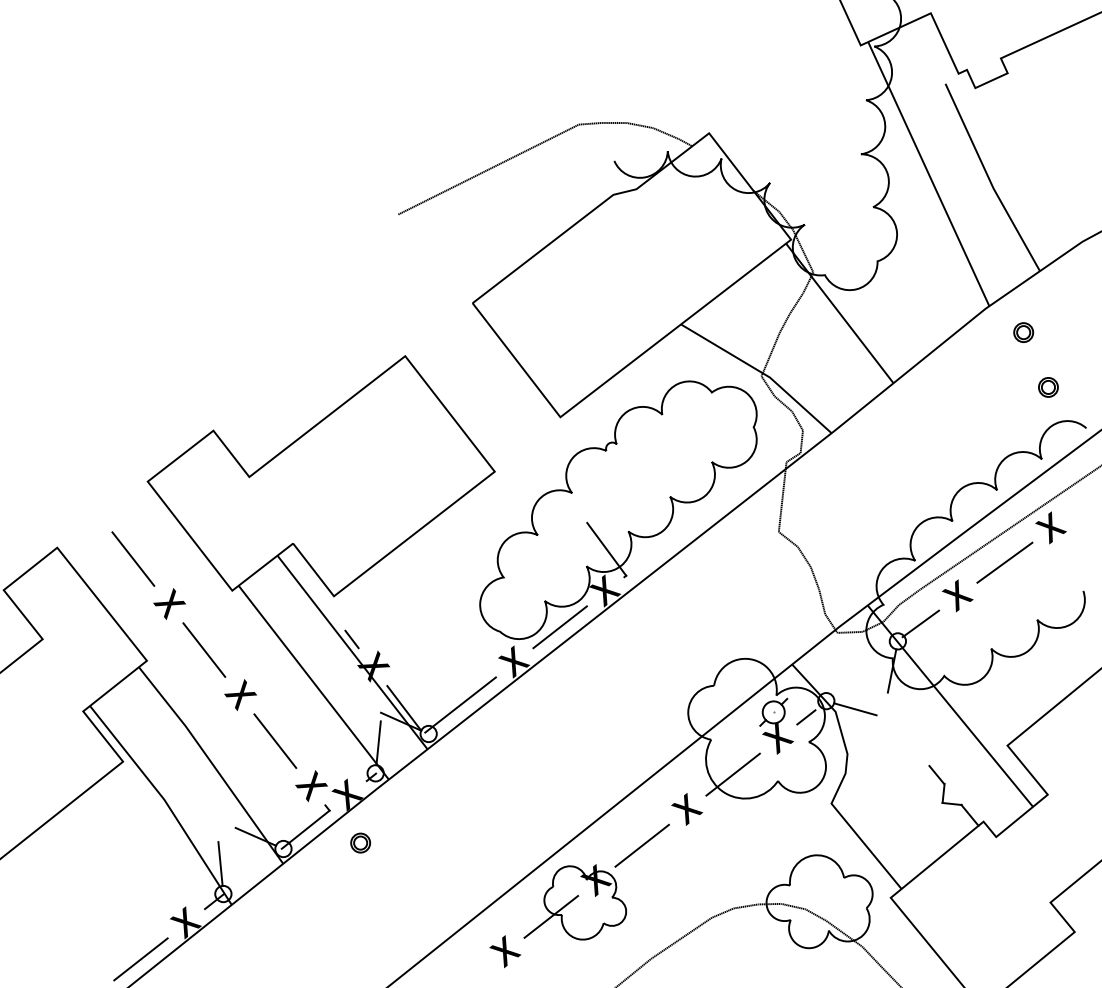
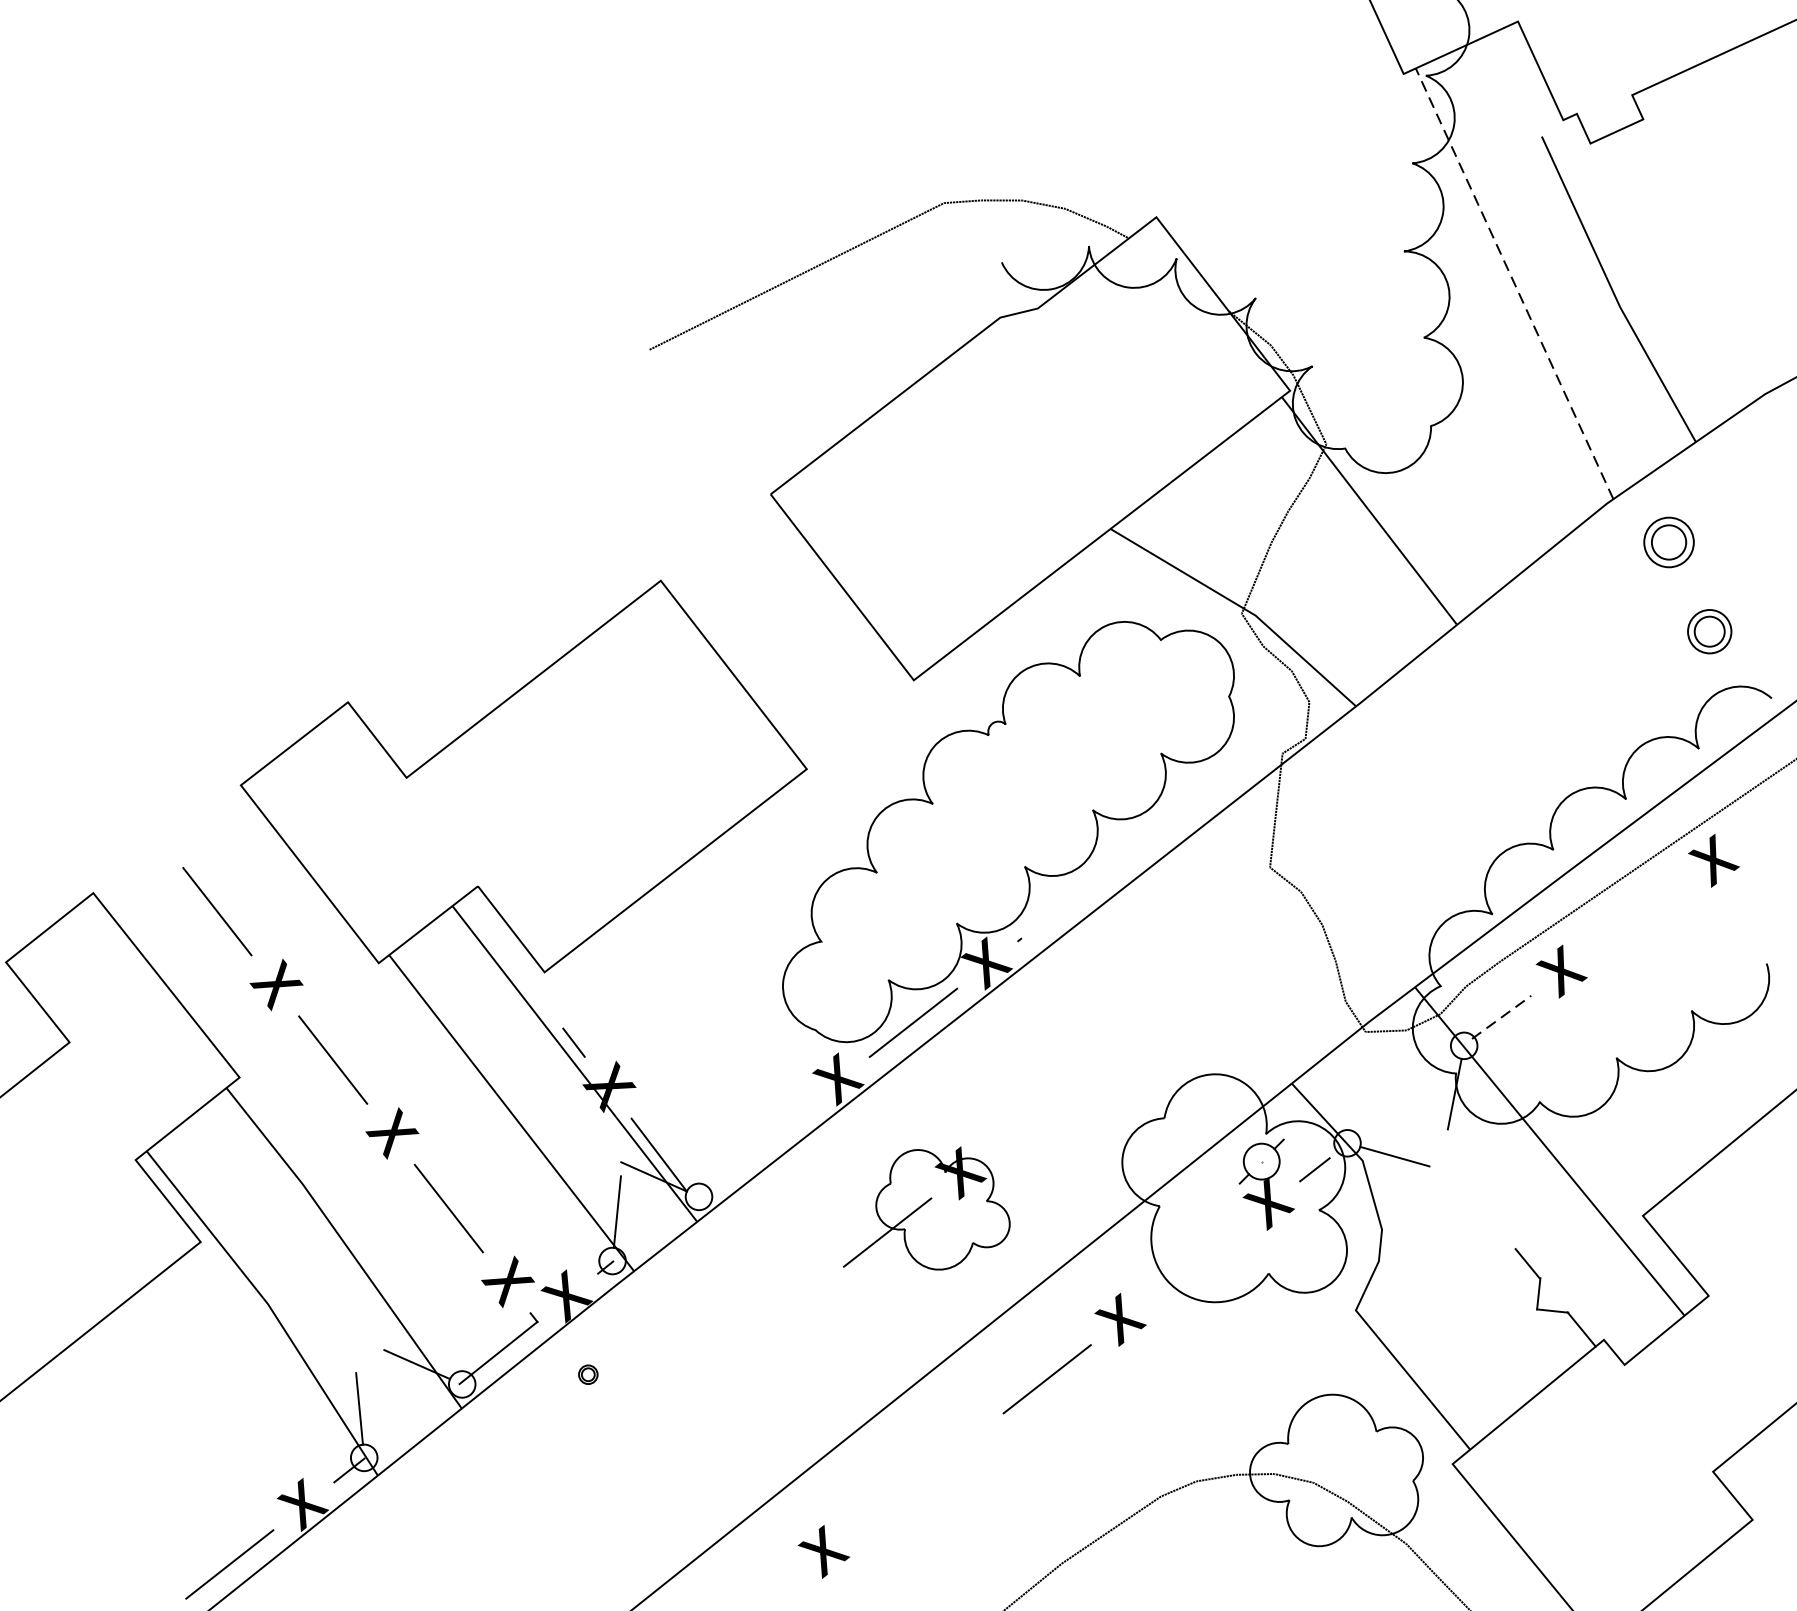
line: (928, 173) -> (1514, 282), solid -> dashed
part: (1023, 332) -> (1669, 542), size x1.6
part: (1048, 387) -> (1709, 631), size x1.4
line: (606, 548) -> (989, 894), removed
line: (1004, 562) -> (1638, 917), removed
line: (921, 623) -> (1502, 1016), solid -> dashed
line: (460, 704) -> (750, 1148), removed
line: (732, 774) -> (1194, 1262), removed
part: (360, 842) -> (587, 1373), size x0.6
part: (574, 902) -> (925, 1209), moved

